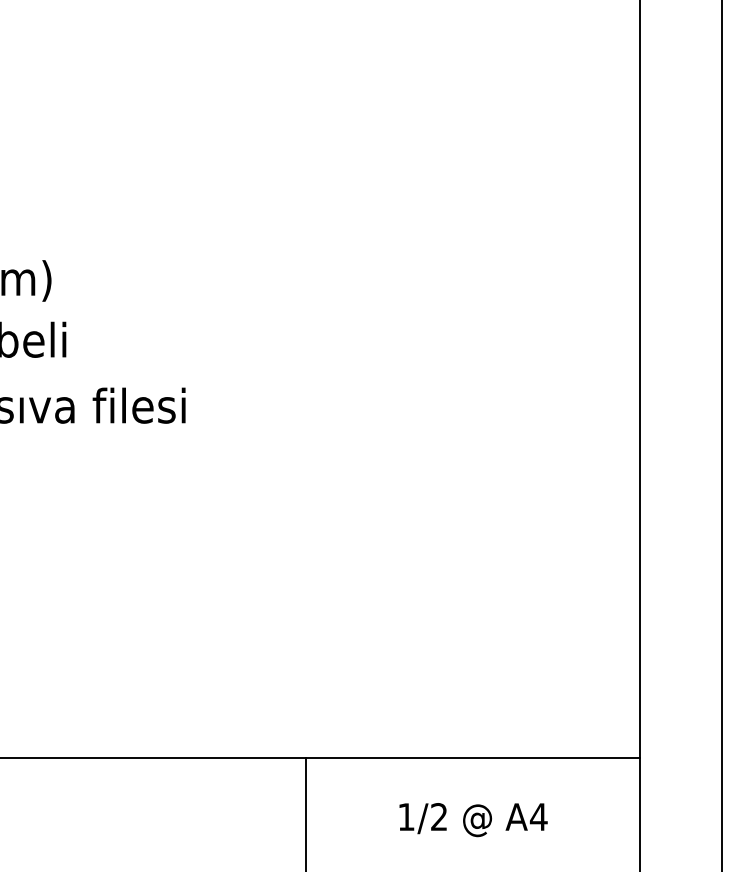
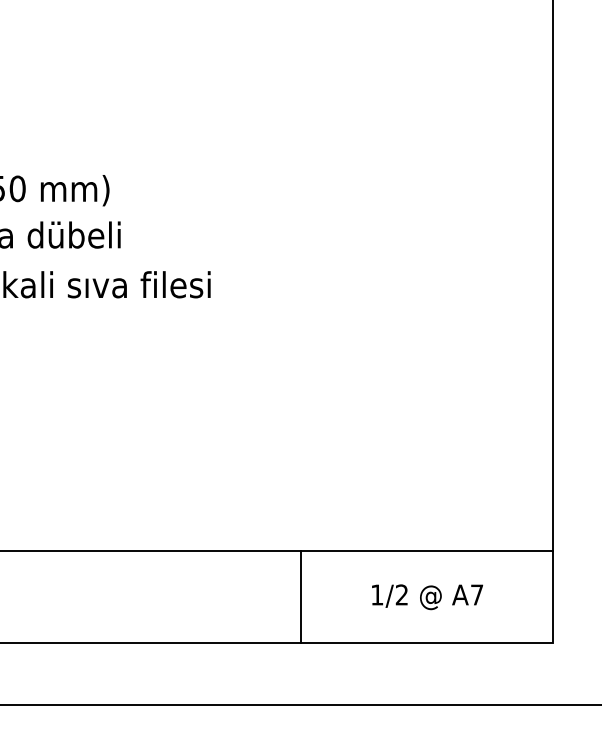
text: (538, 816) -> (476, 594), A4 -> A7

